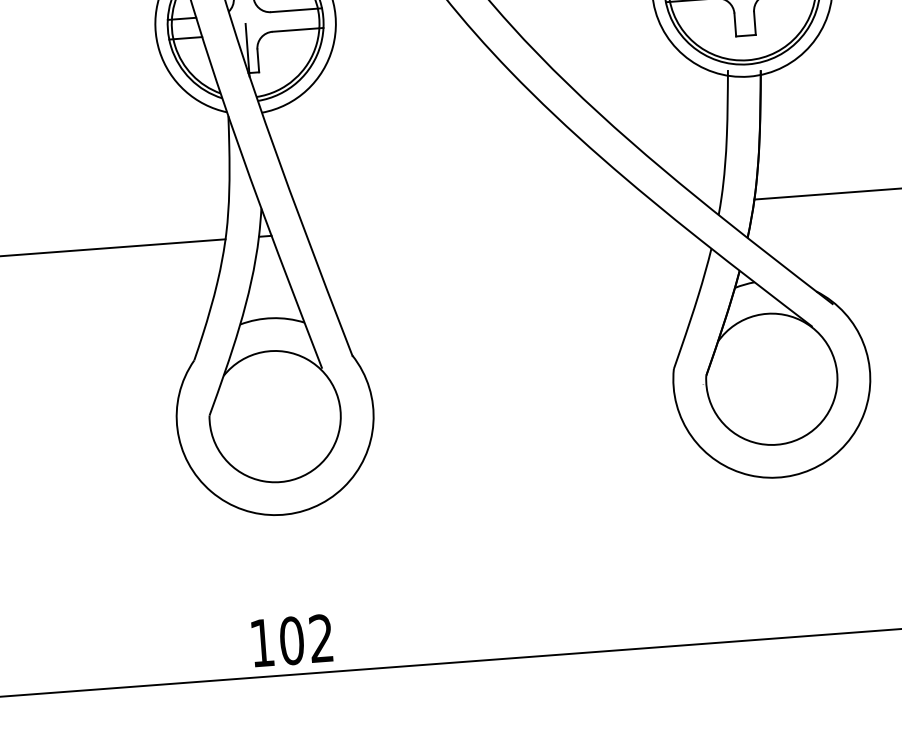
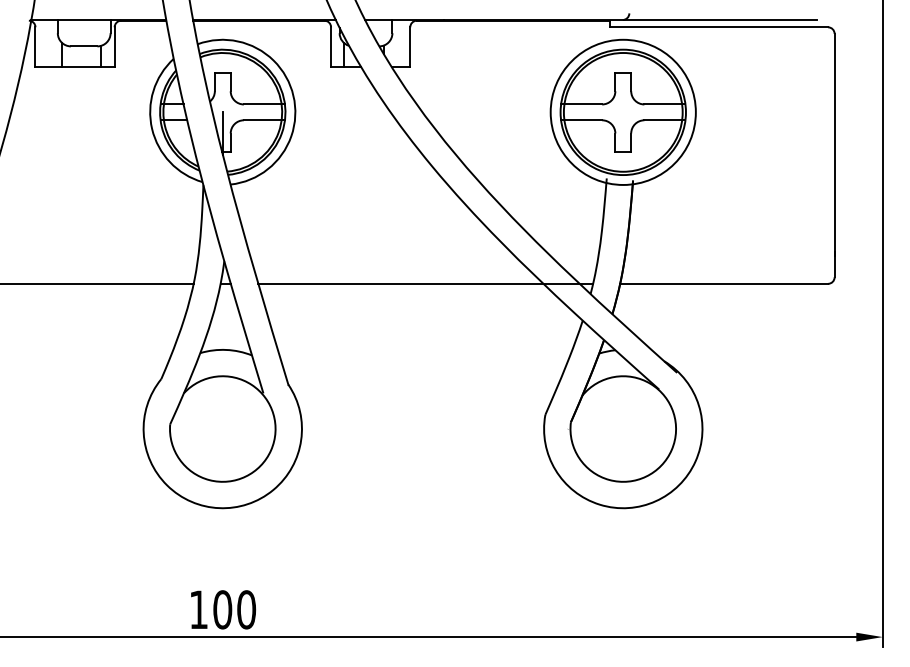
line: (512, 217) -> (425, 283), added
text: (321, 638) -> (246, 609), 102 -> 100

